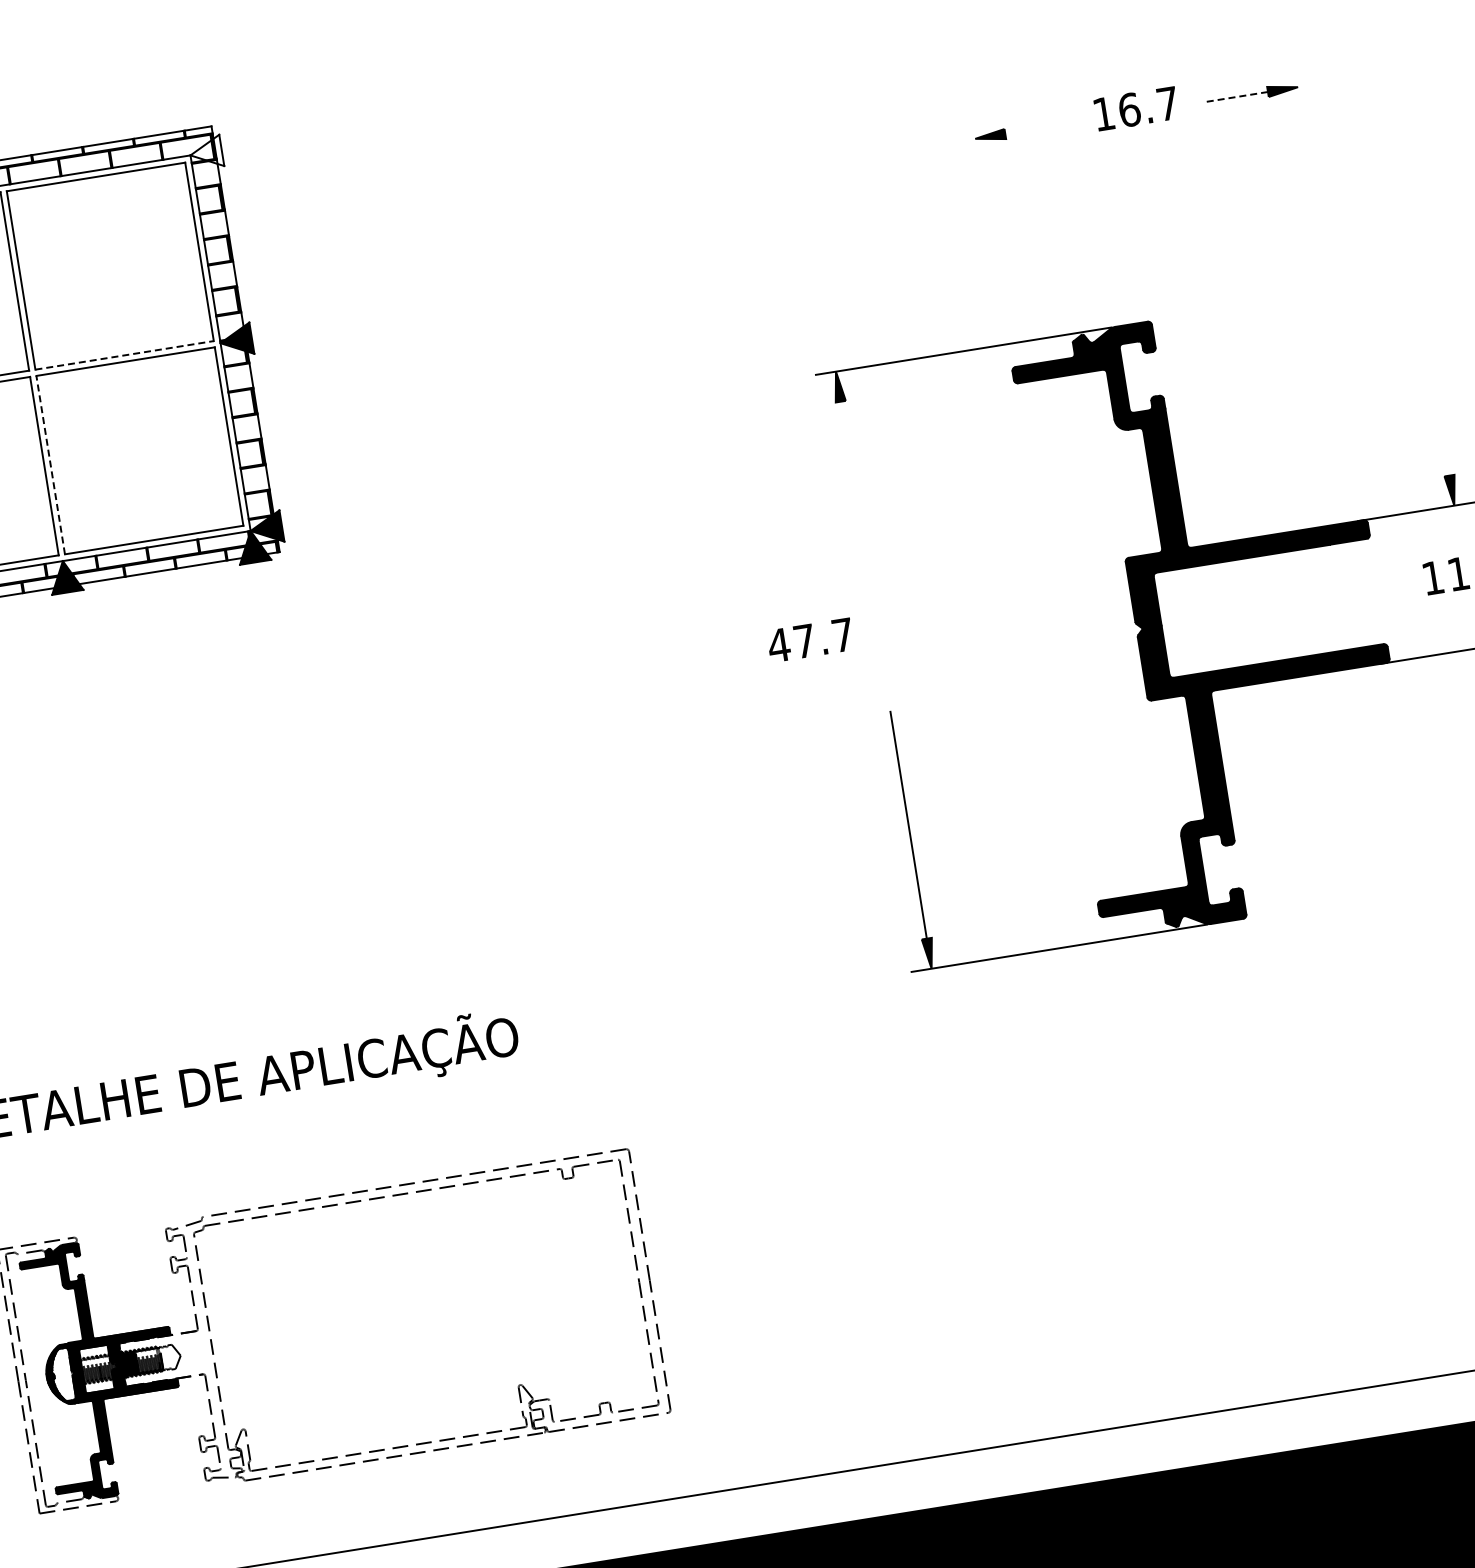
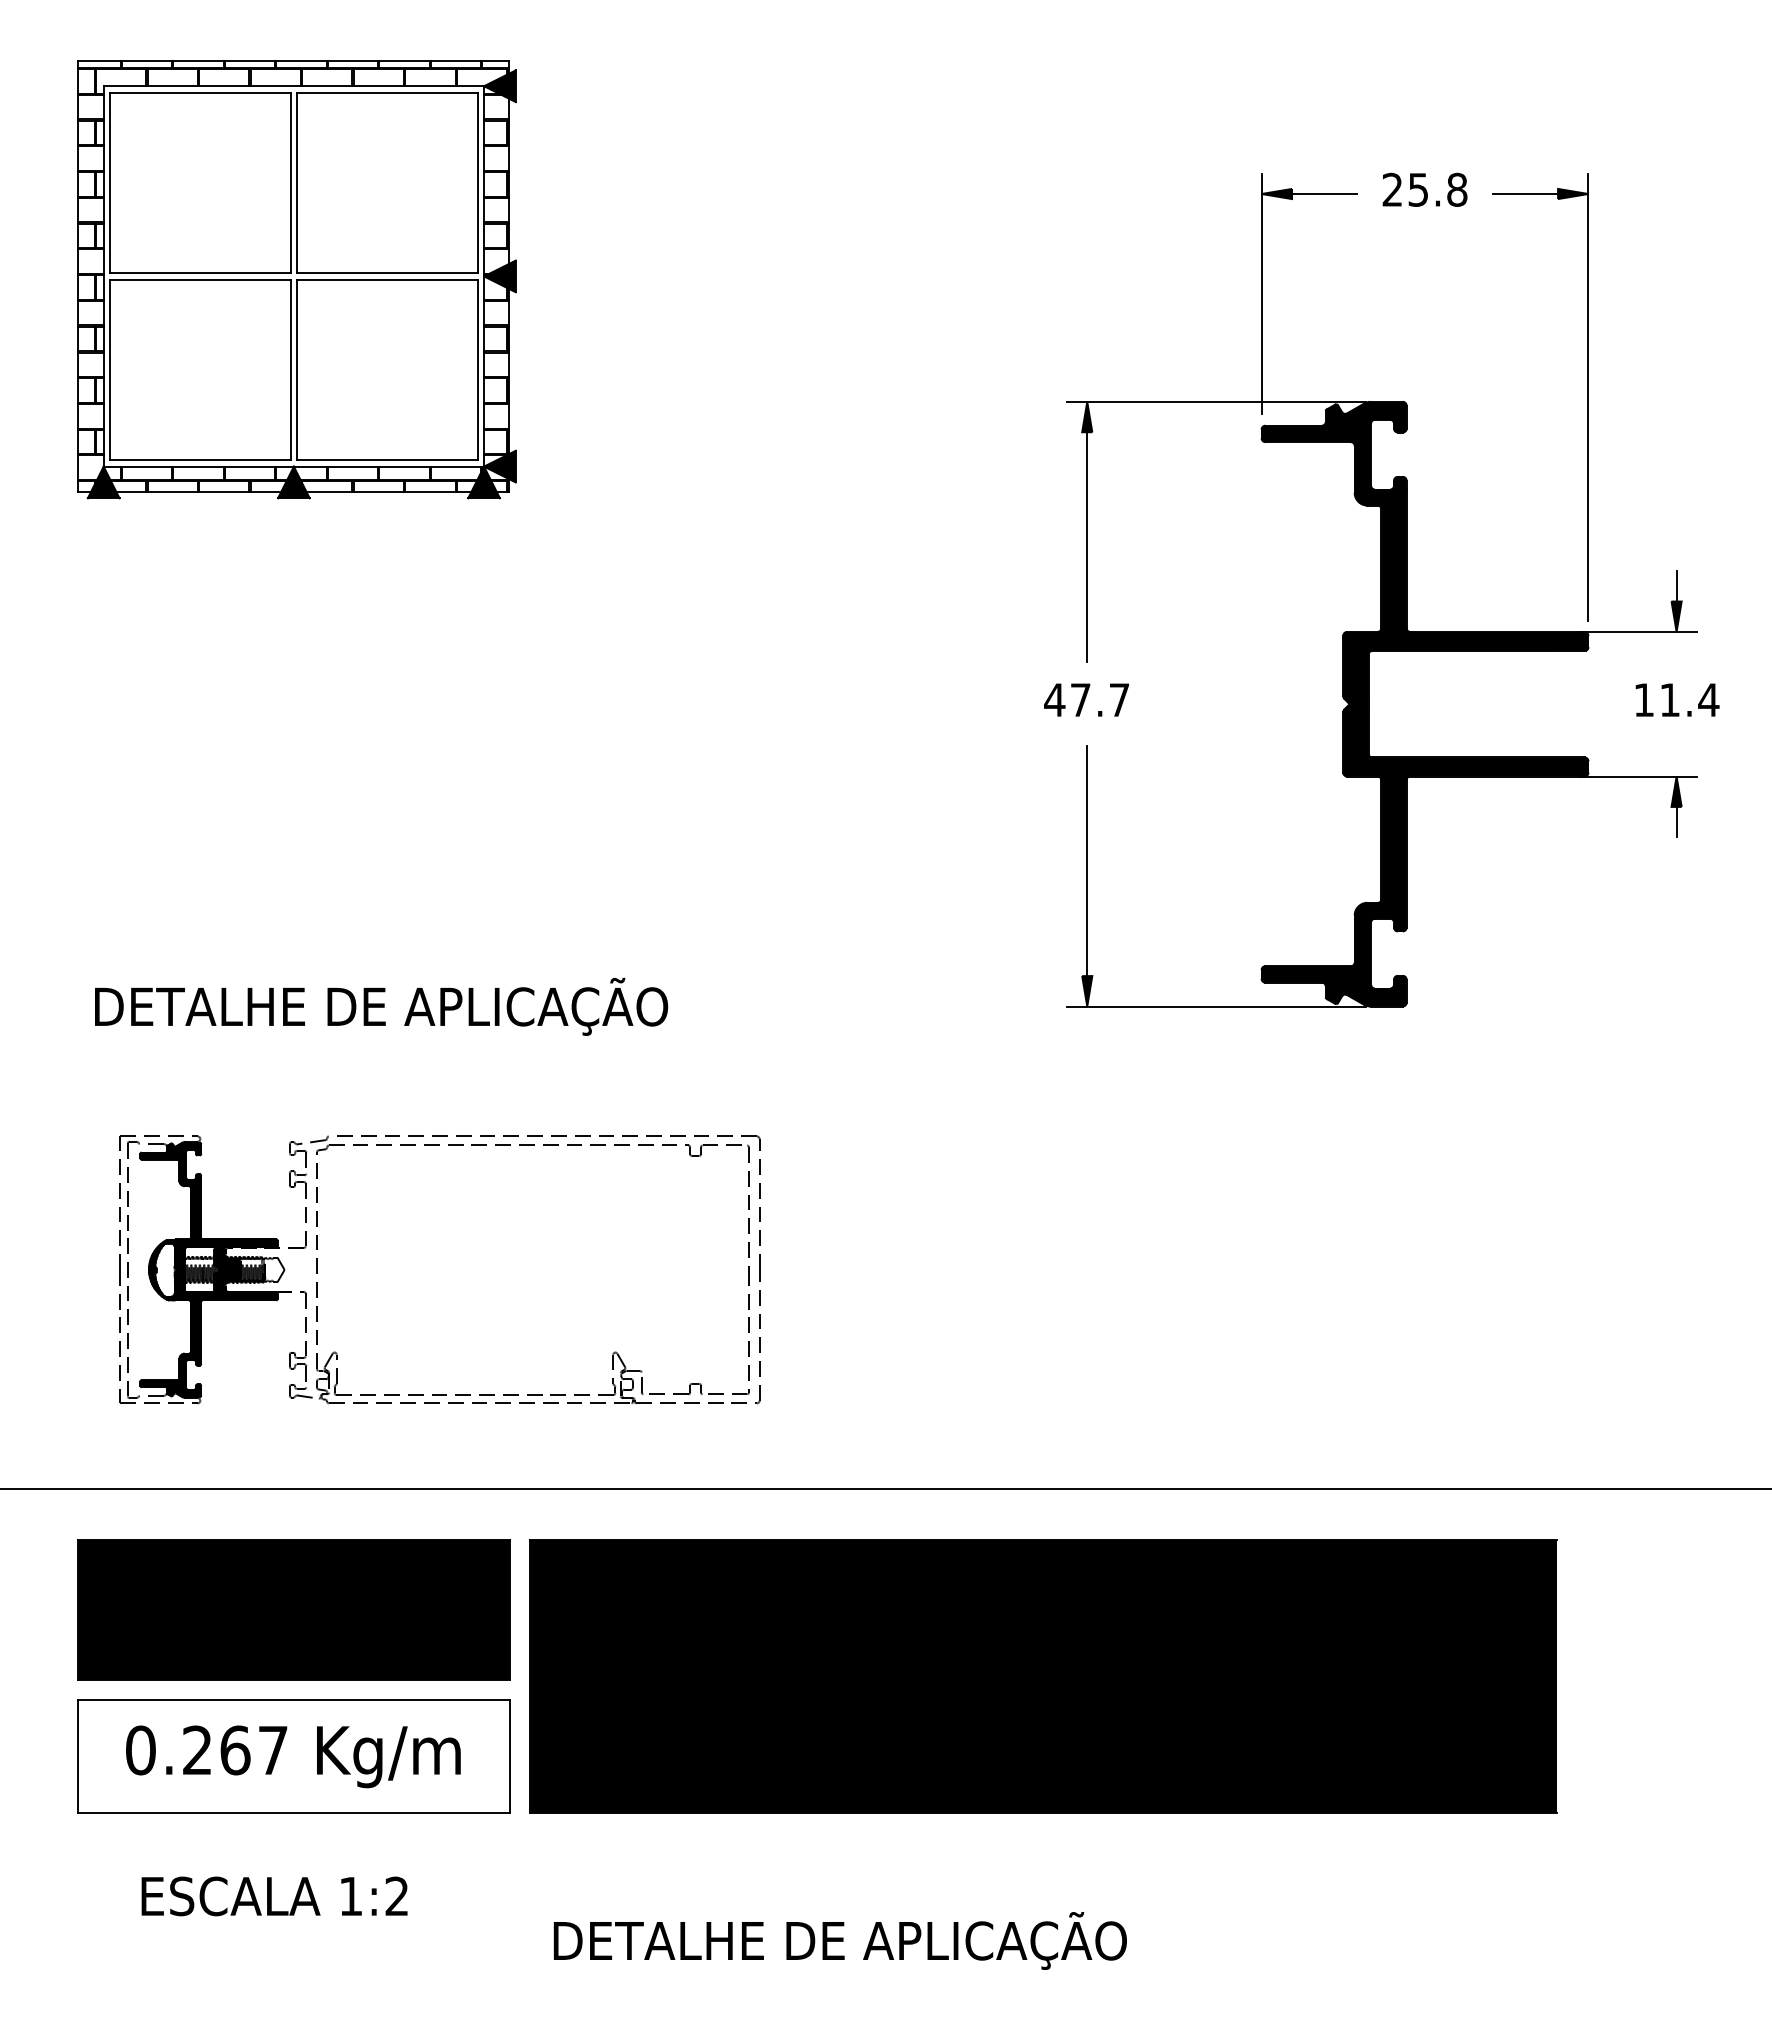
line: (1235, 97) -> (1525, 194), dashed -> solid
text: (1135, 108) -> (1424, 189), 16.7 -> 25.8
line: (1037, 129) -> (1324, 194), added
fill: (205, 153) -> (499, 86), added
line: (990, 237) -> (1261, 293), added
line: (1330, 288) -> (1588, 397), added
line: (124, 355) -> (387, 273), dashed -> solid
line: (1447, 460) -> (1676, 586), added
line: (51, 464) -> (297, 369), dashed -> solid
line: (859, 515) -> (1087, 547), added
text: (810, 639) -> (1086, 699), moved

